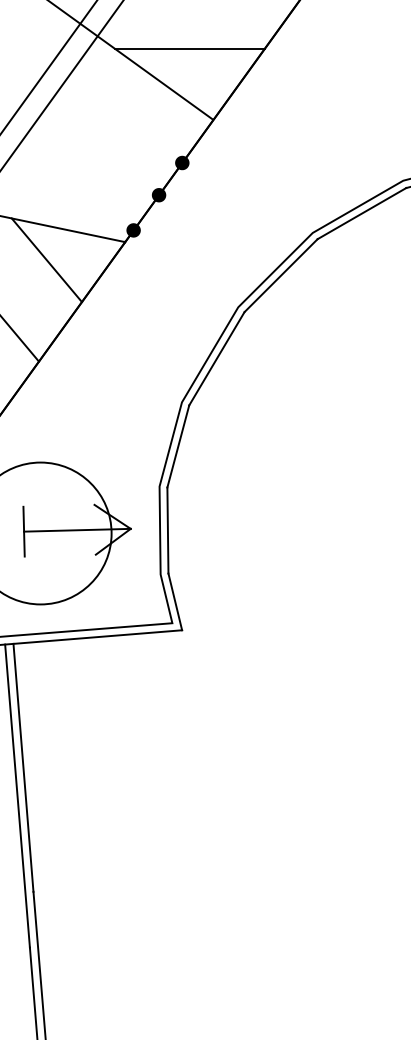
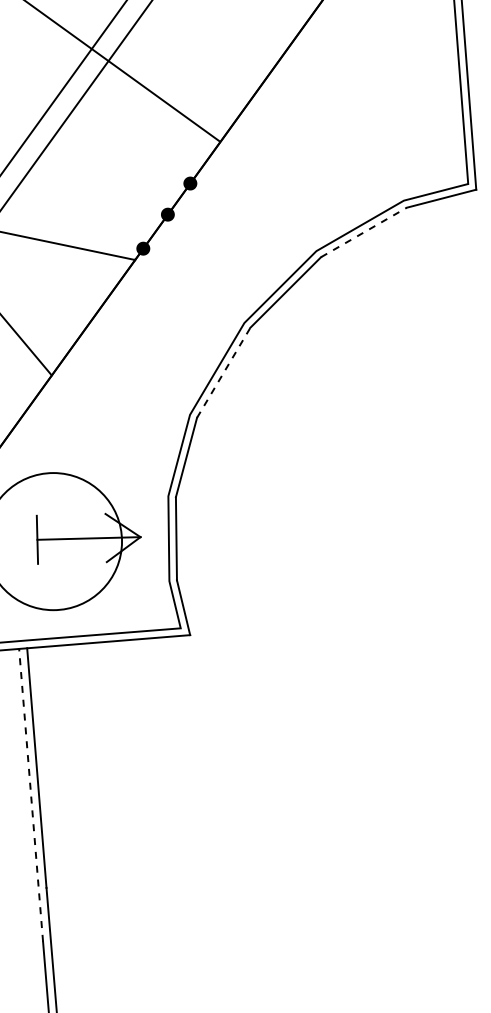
line: (189, 49) -> (197, 73), removed
line: (362, 213) -> (364, 232), solid -> dashed
line: (46, 260) -> (59, 277), removed
line: (217, 358) -> (224, 372), solid -> dashed
line: (17, 796) -> (31, 795), solid -> dashed

